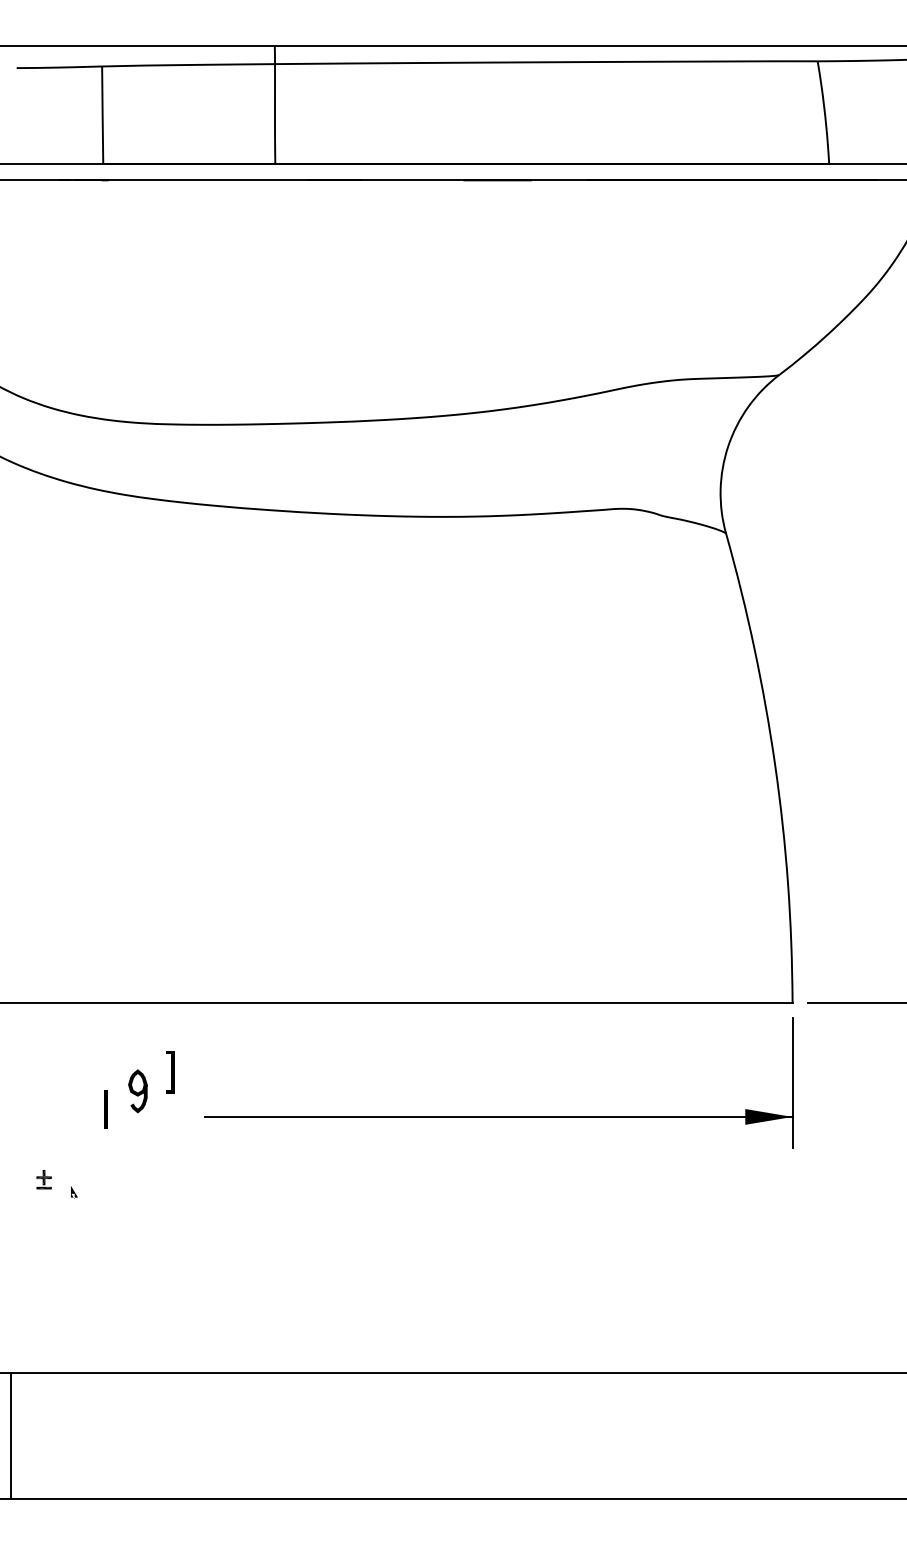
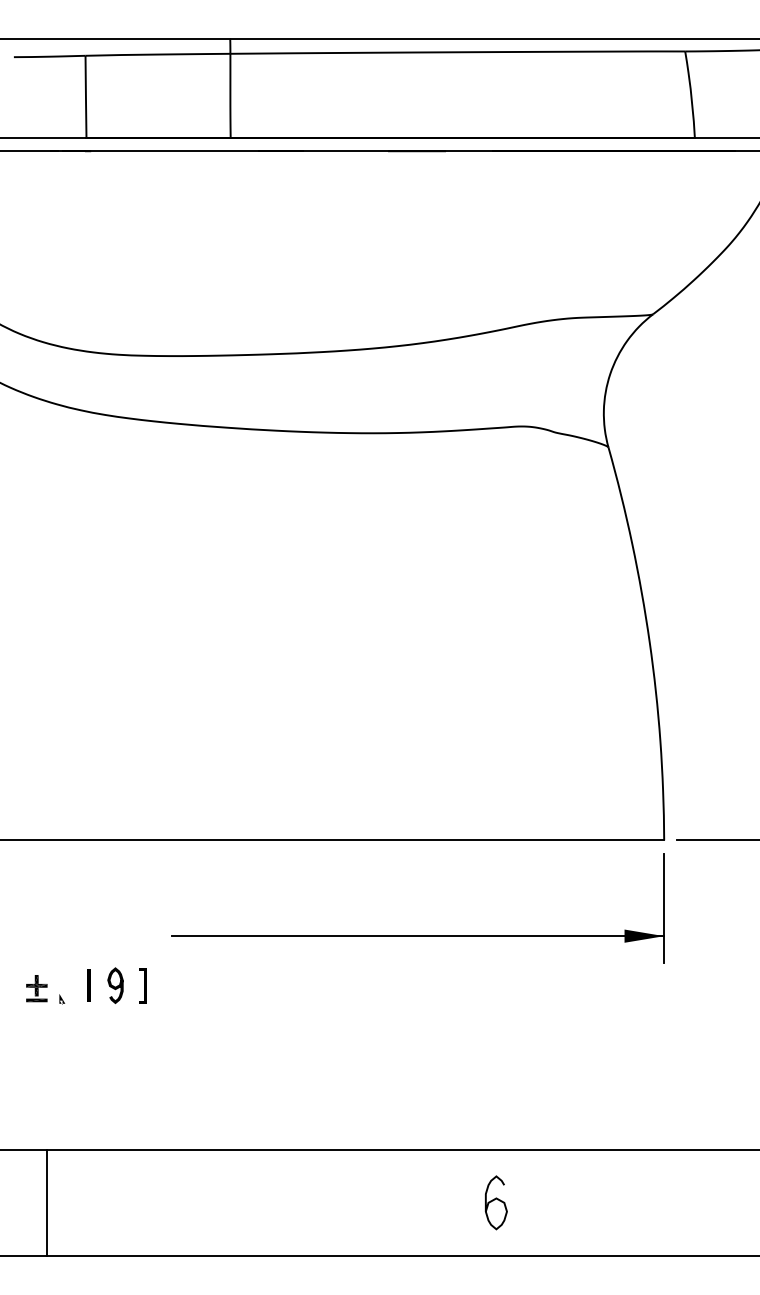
line: (172, 1071) -> (144, 985), moved
curve: (137, 1092) -> (115, 986), moved
line: (105, 1108) -> (88, 985), moved
part: (43, 1179) -> (36, 988), size x1.67
curve: (593, 1432) -> (497, 1200), added
line: (10, 1435) -> (46, 1203), moved

